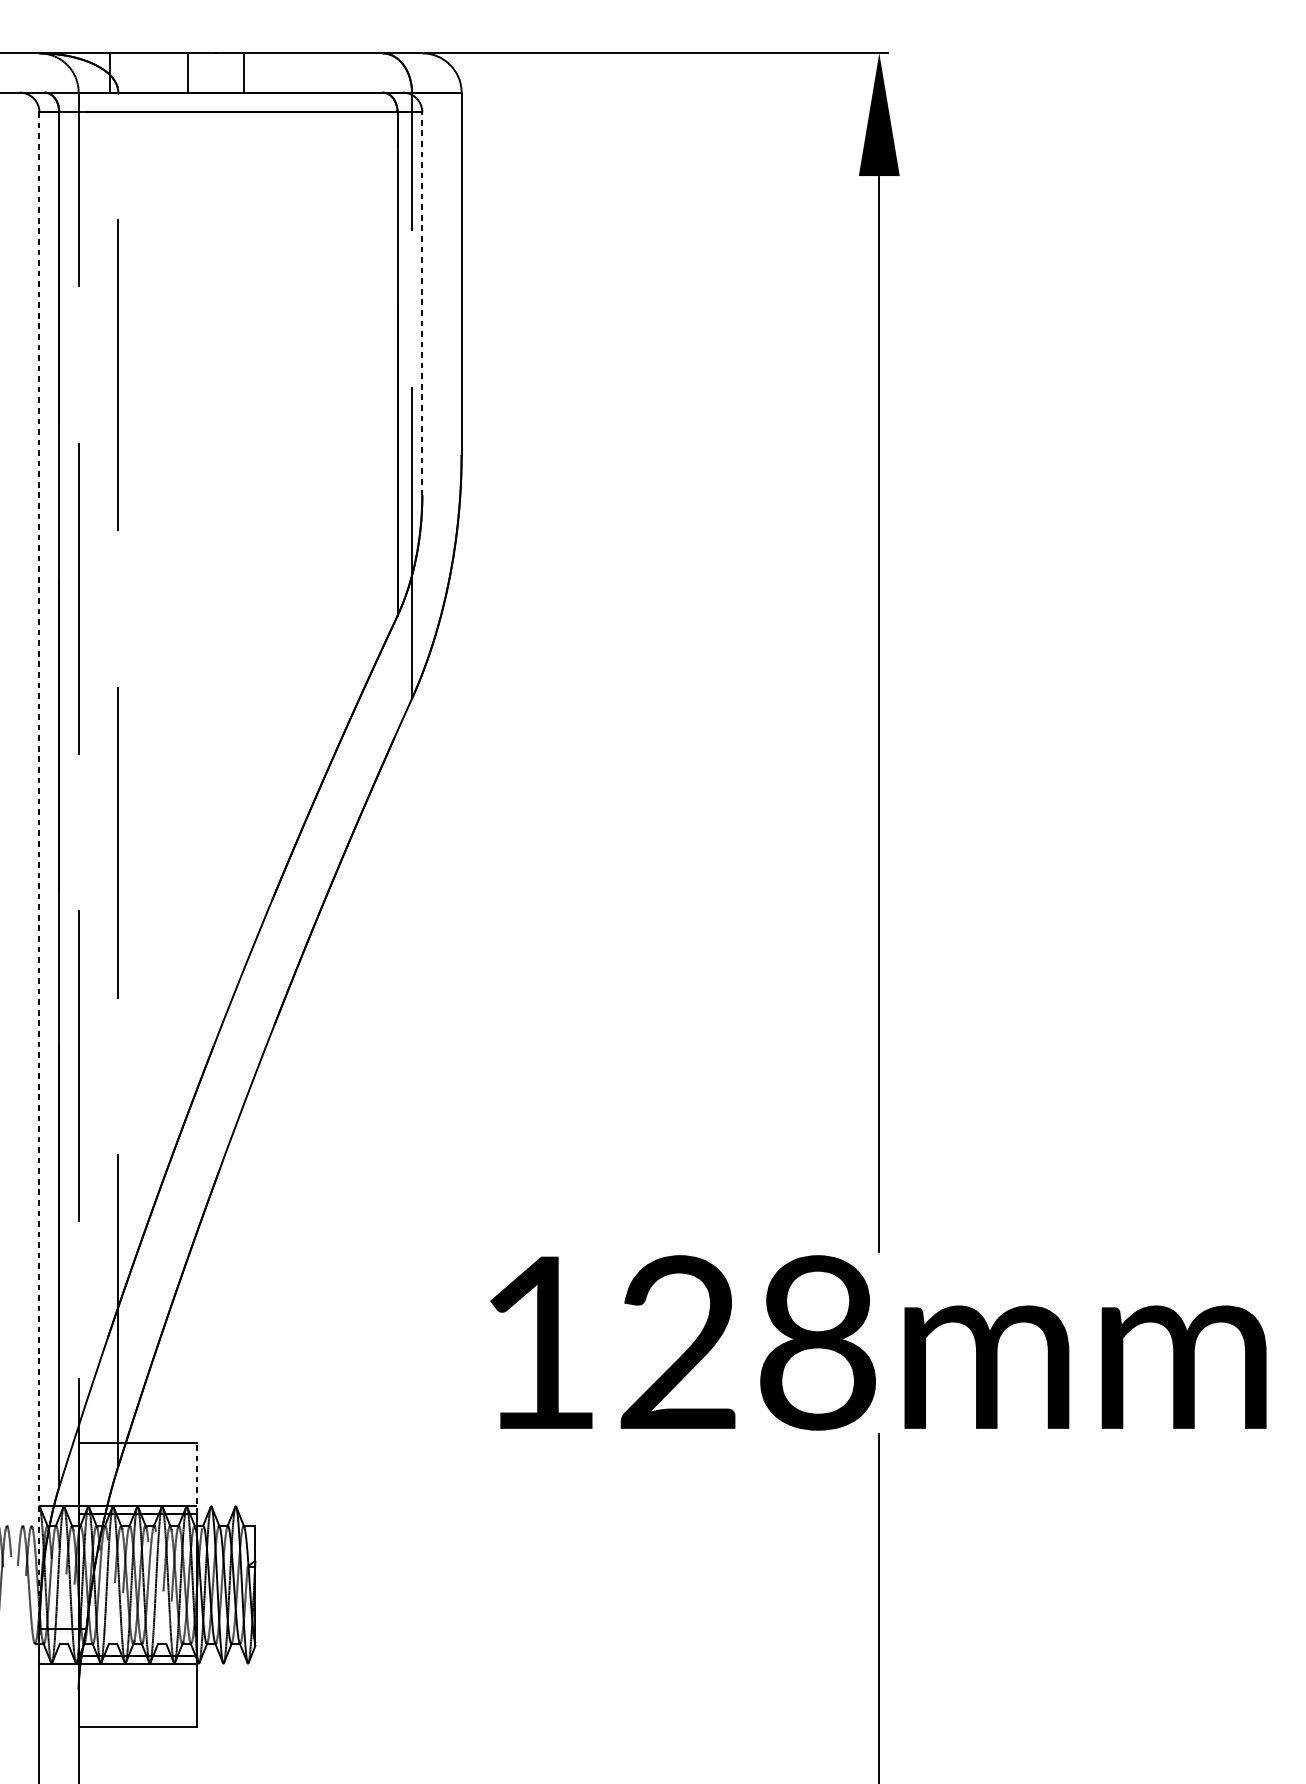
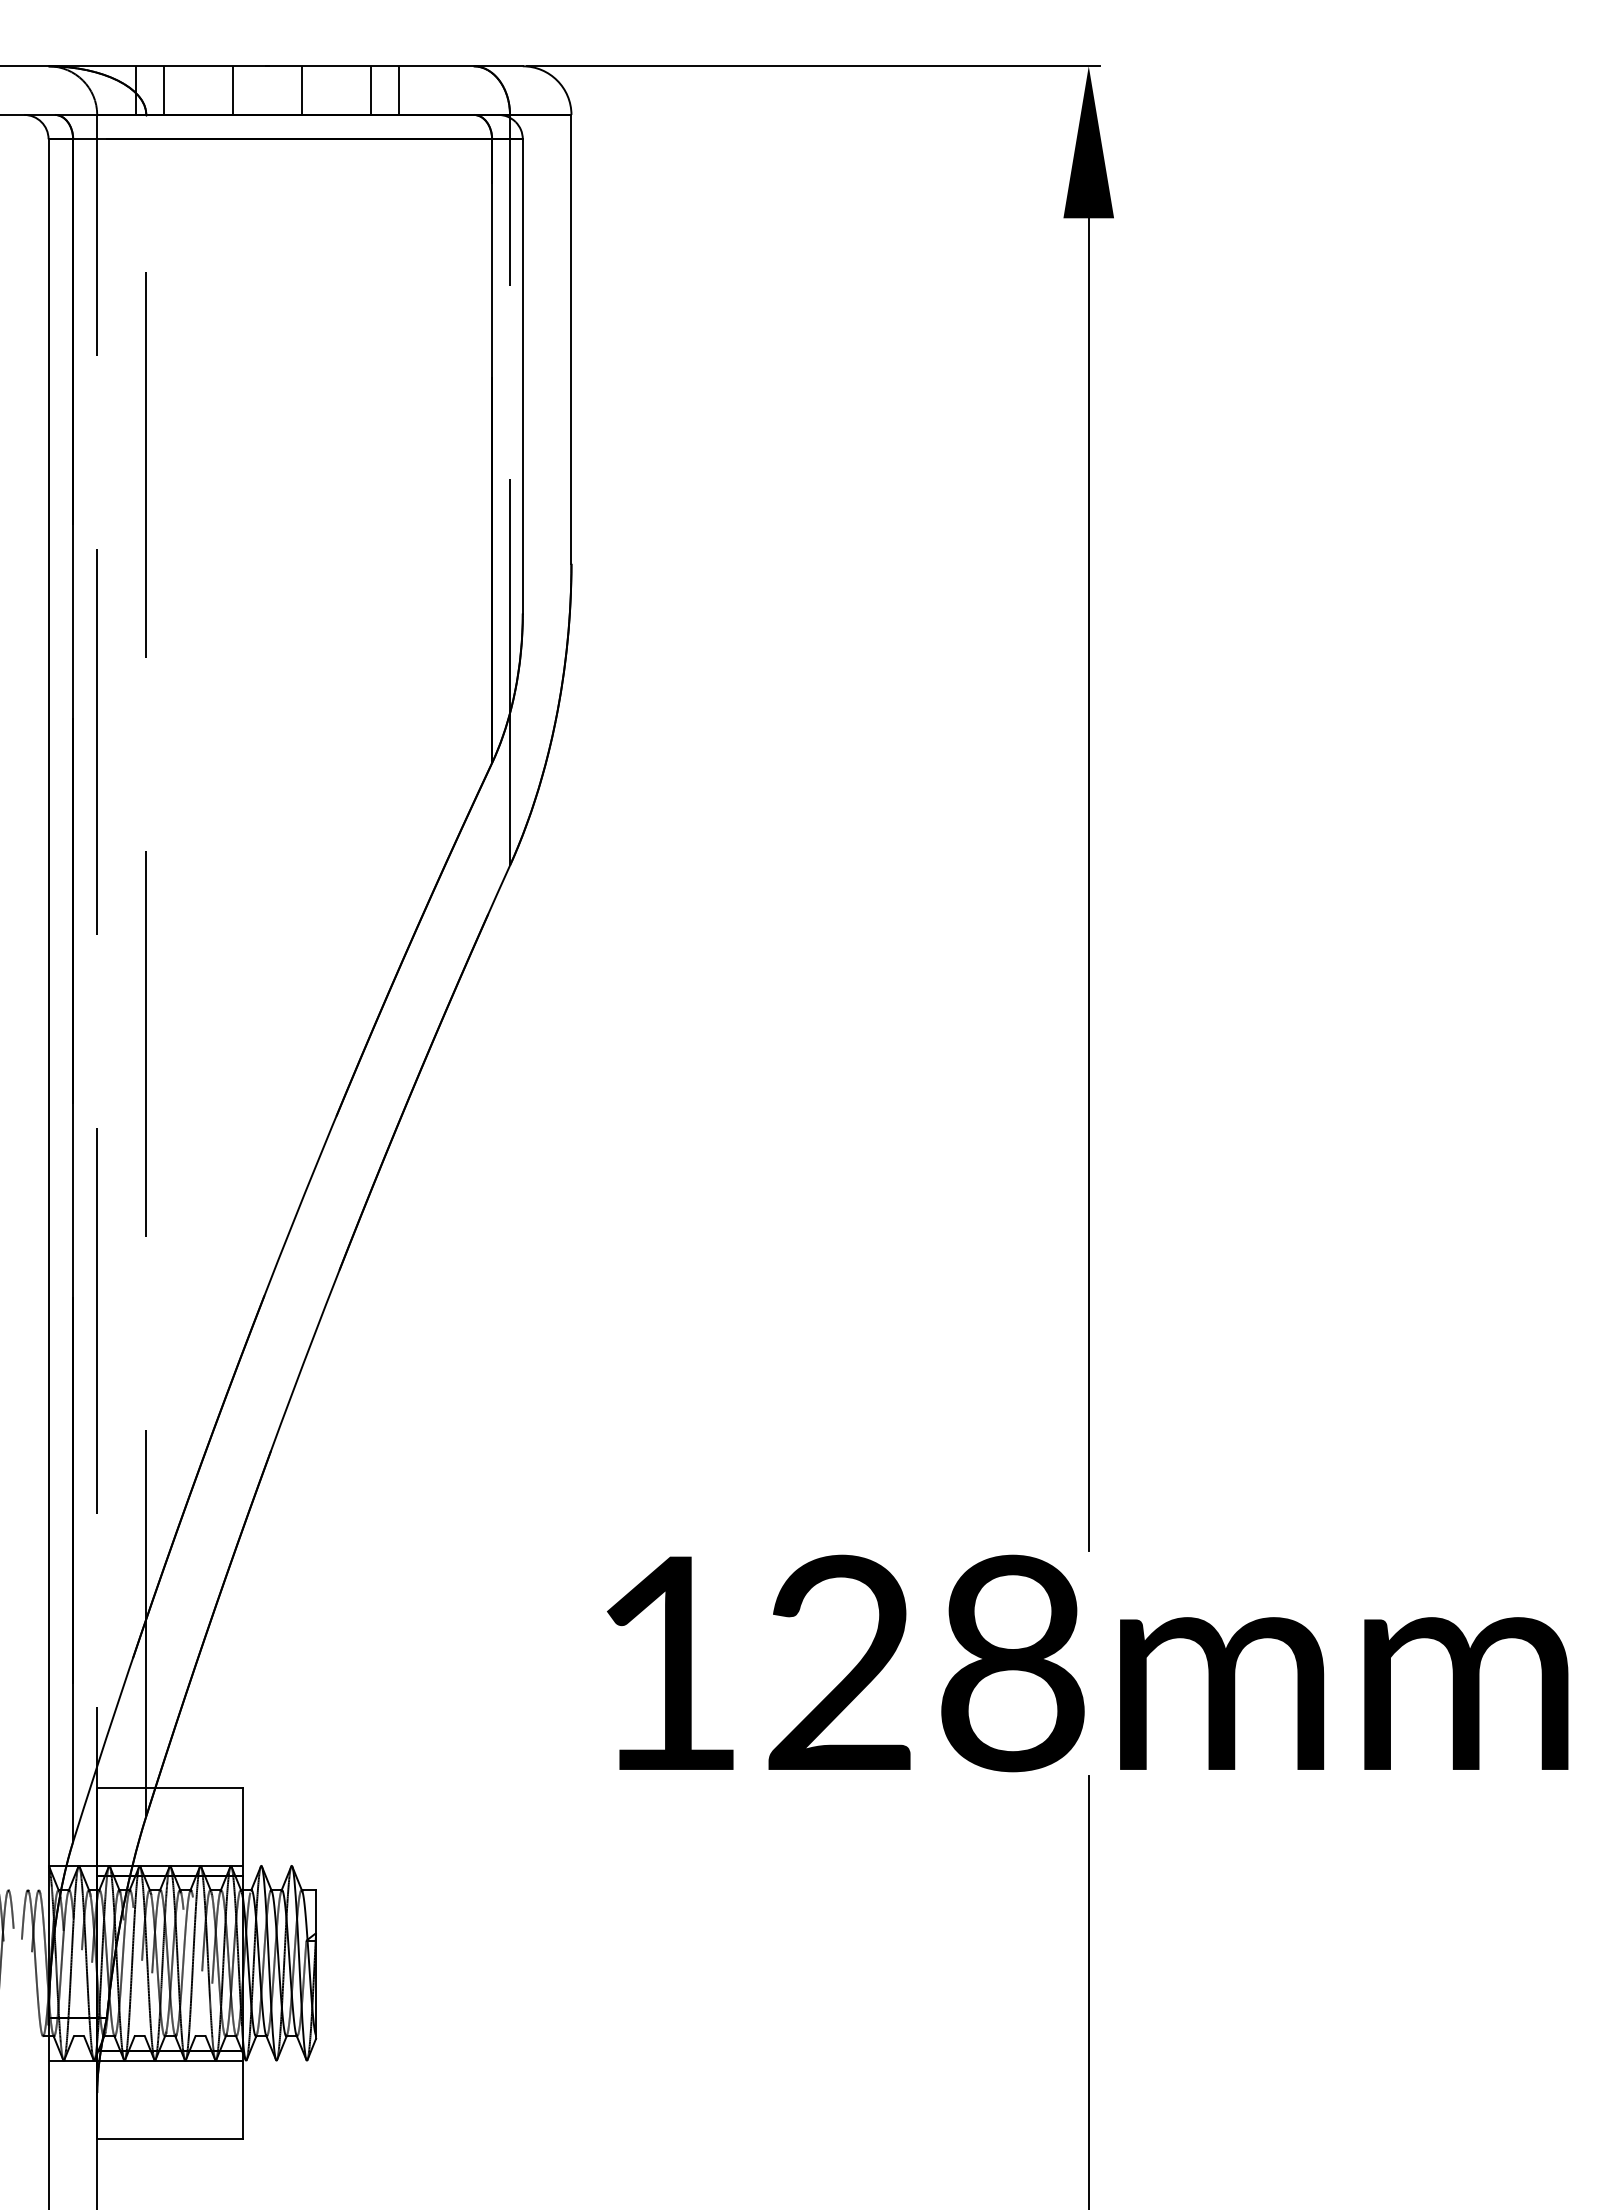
line: (133, 72) -> (164, 90), added
line: (299, 72) -> (370, 90), added
line: (322, 72) -> (399, 90), added
line: (422, 303) -> (522, 375), dashed -> solid
line: (39, 873) -> (48, 1082), dashed -> solid
line: (196, 1478) -> (243, 1831), dashed -> solid

